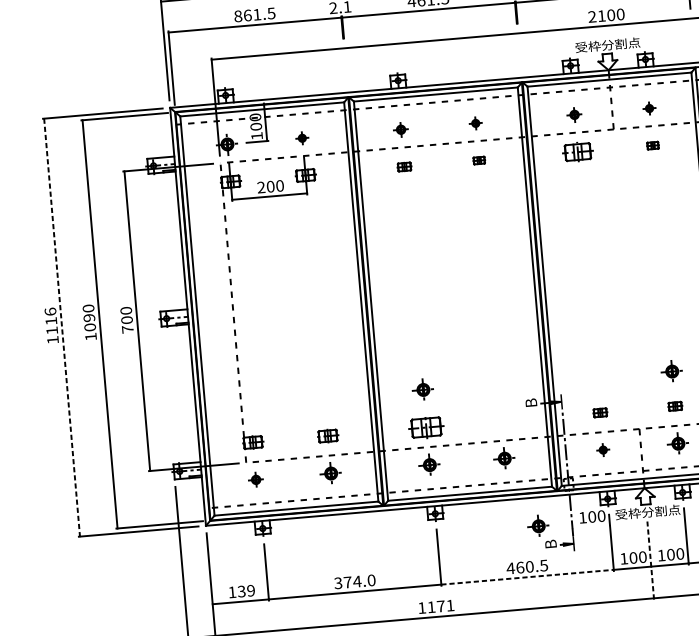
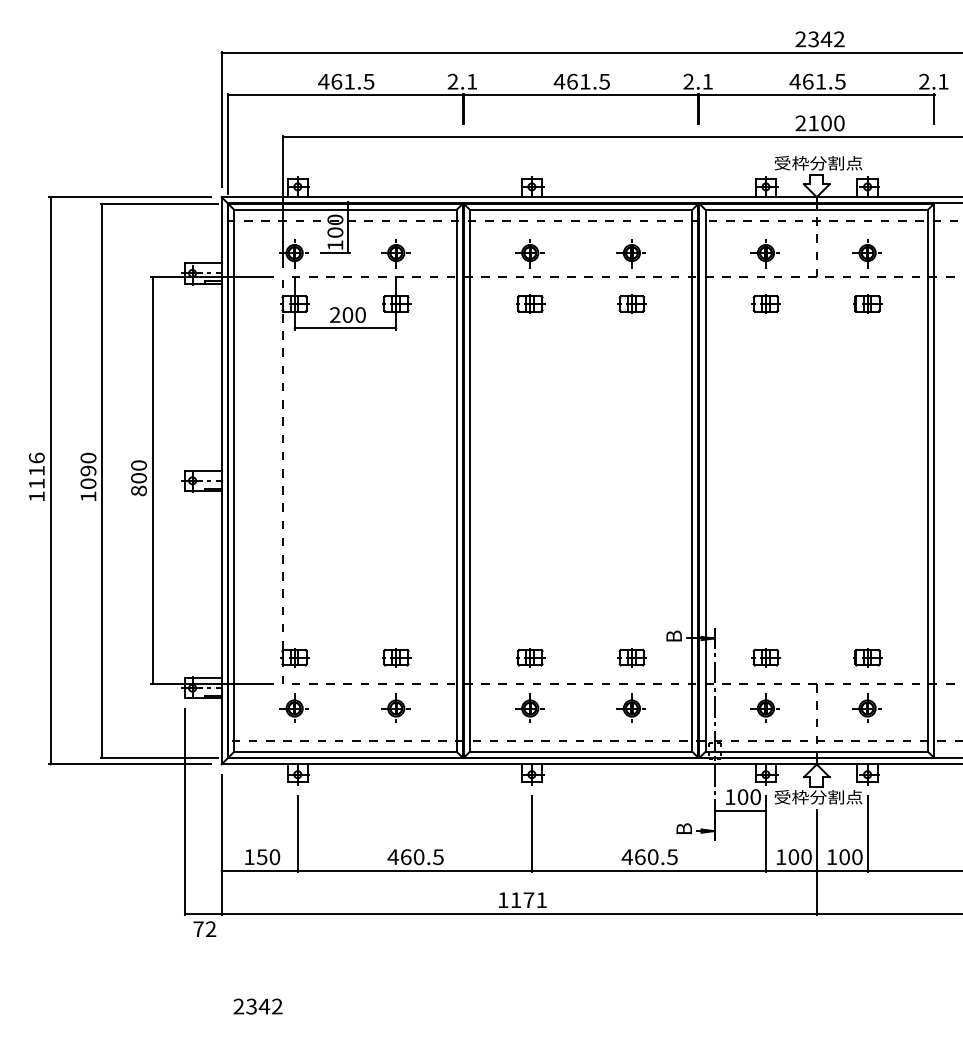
text: (237, 16) -> (323, 81), 861.5 -> 461.5
part: (648, 108) -> (866, 253), size x1.67
part: (573, 115) -> (764, 253), size x1.43
part: (474, 123) -> (630, 253), size x1.67
part: (400, 129) -> (529, 253), size x1.43
part: (301, 138) -> (395, 253), size x1.67
part: (652, 145) -> (867, 303), size x1.67
part: (577, 151) -> (765, 303), size x0.71
part: (478, 160) -> (631, 303), size x1.67
part: (404, 166) -> (530, 303), size x1.43
line: (61, 327) -> (50, 480), dashed -> solid
text: (127, 329) -> (138, 490), 700 -> 800
part: (671, 370) -> (866, 609), removed
part: (422, 389) -> (529, 605), removed
part: (675, 406) -> (867, 657), size x1.43
part: (599, 412) -> (765, 657), size x1.43
part: (501, 421) -> (631, 657), added
part: (426, 427) -> (530, 657), size x0.62
part: (602, 449) -> (764, 707), size x1.67
part: (255, 479) -> (293, 707), size x1.43
part: (537, 525) -> (668, 802), removed
line: (591, 526) -> (740, 810), added
line: (650, 560) -> (816, 862), dashed -> solid
line: (527, 576) -> (649, 870), dashed -> solid
text: (354, 582) -> (415, 857), 374.0 -> 460.5
text: (246, 591) -> (268, 857), 139 -> 150

